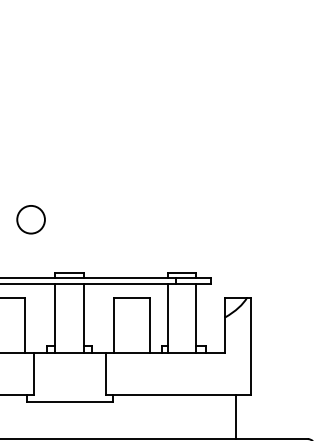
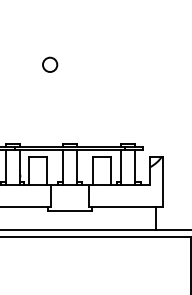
circle: (31, 219) -> (50, 64), moved

